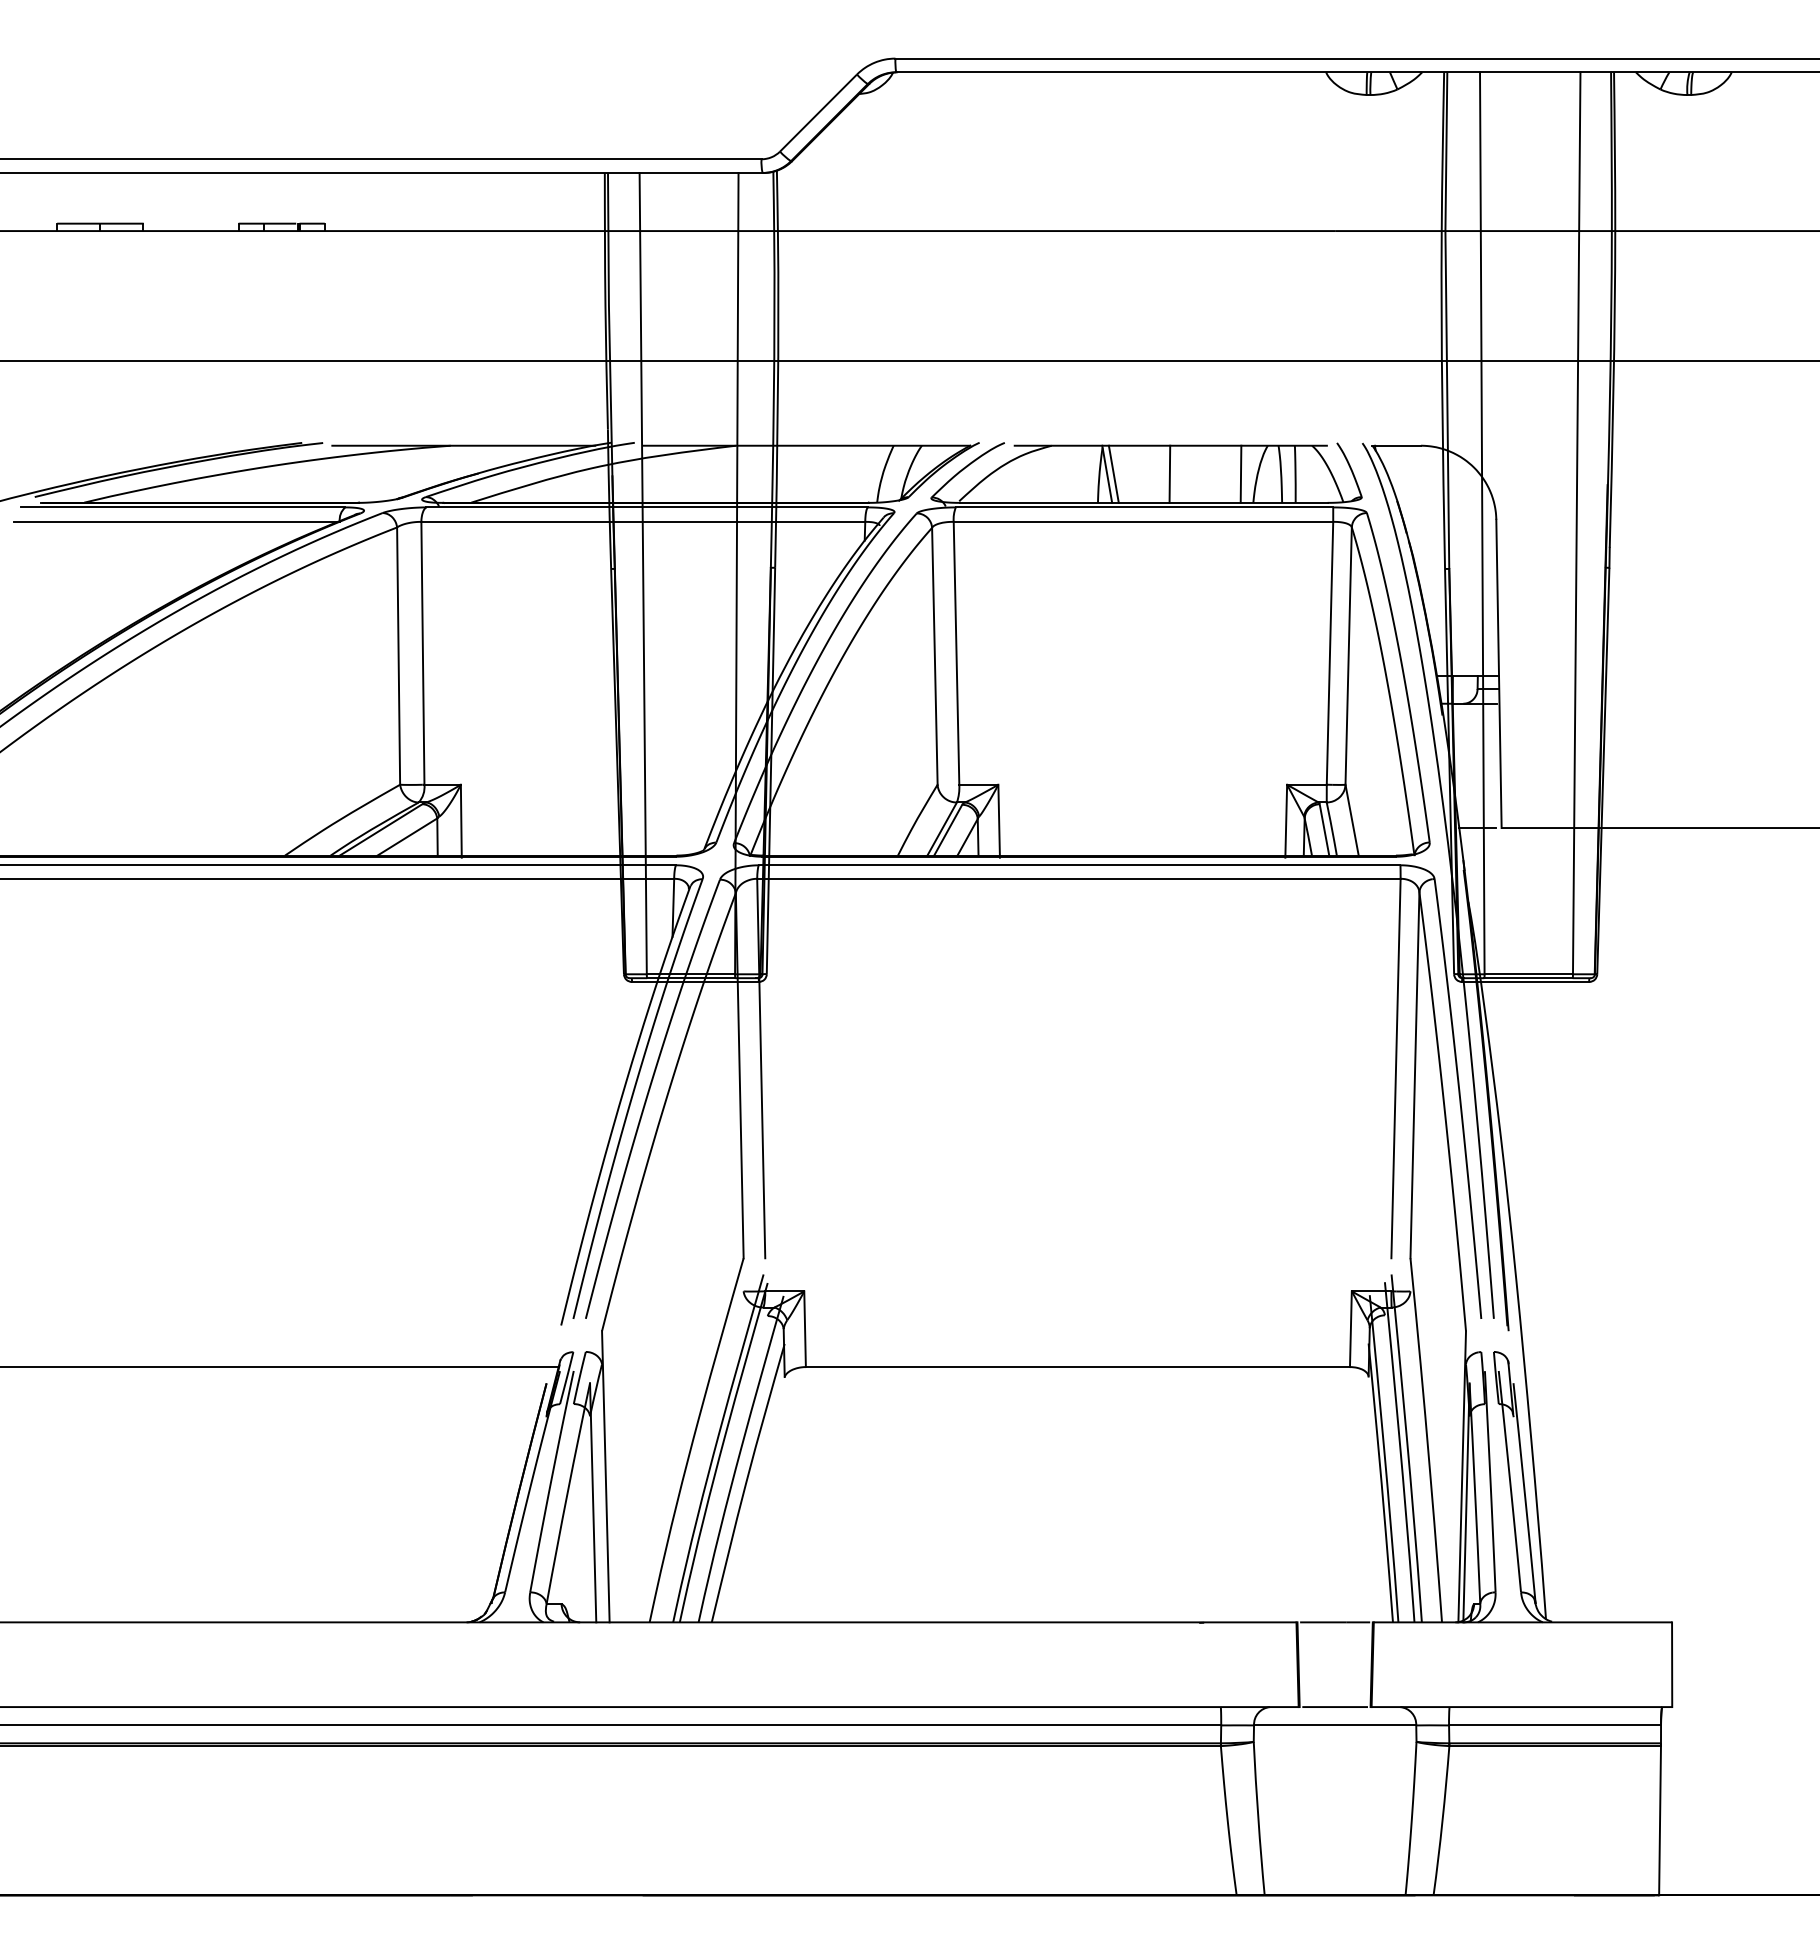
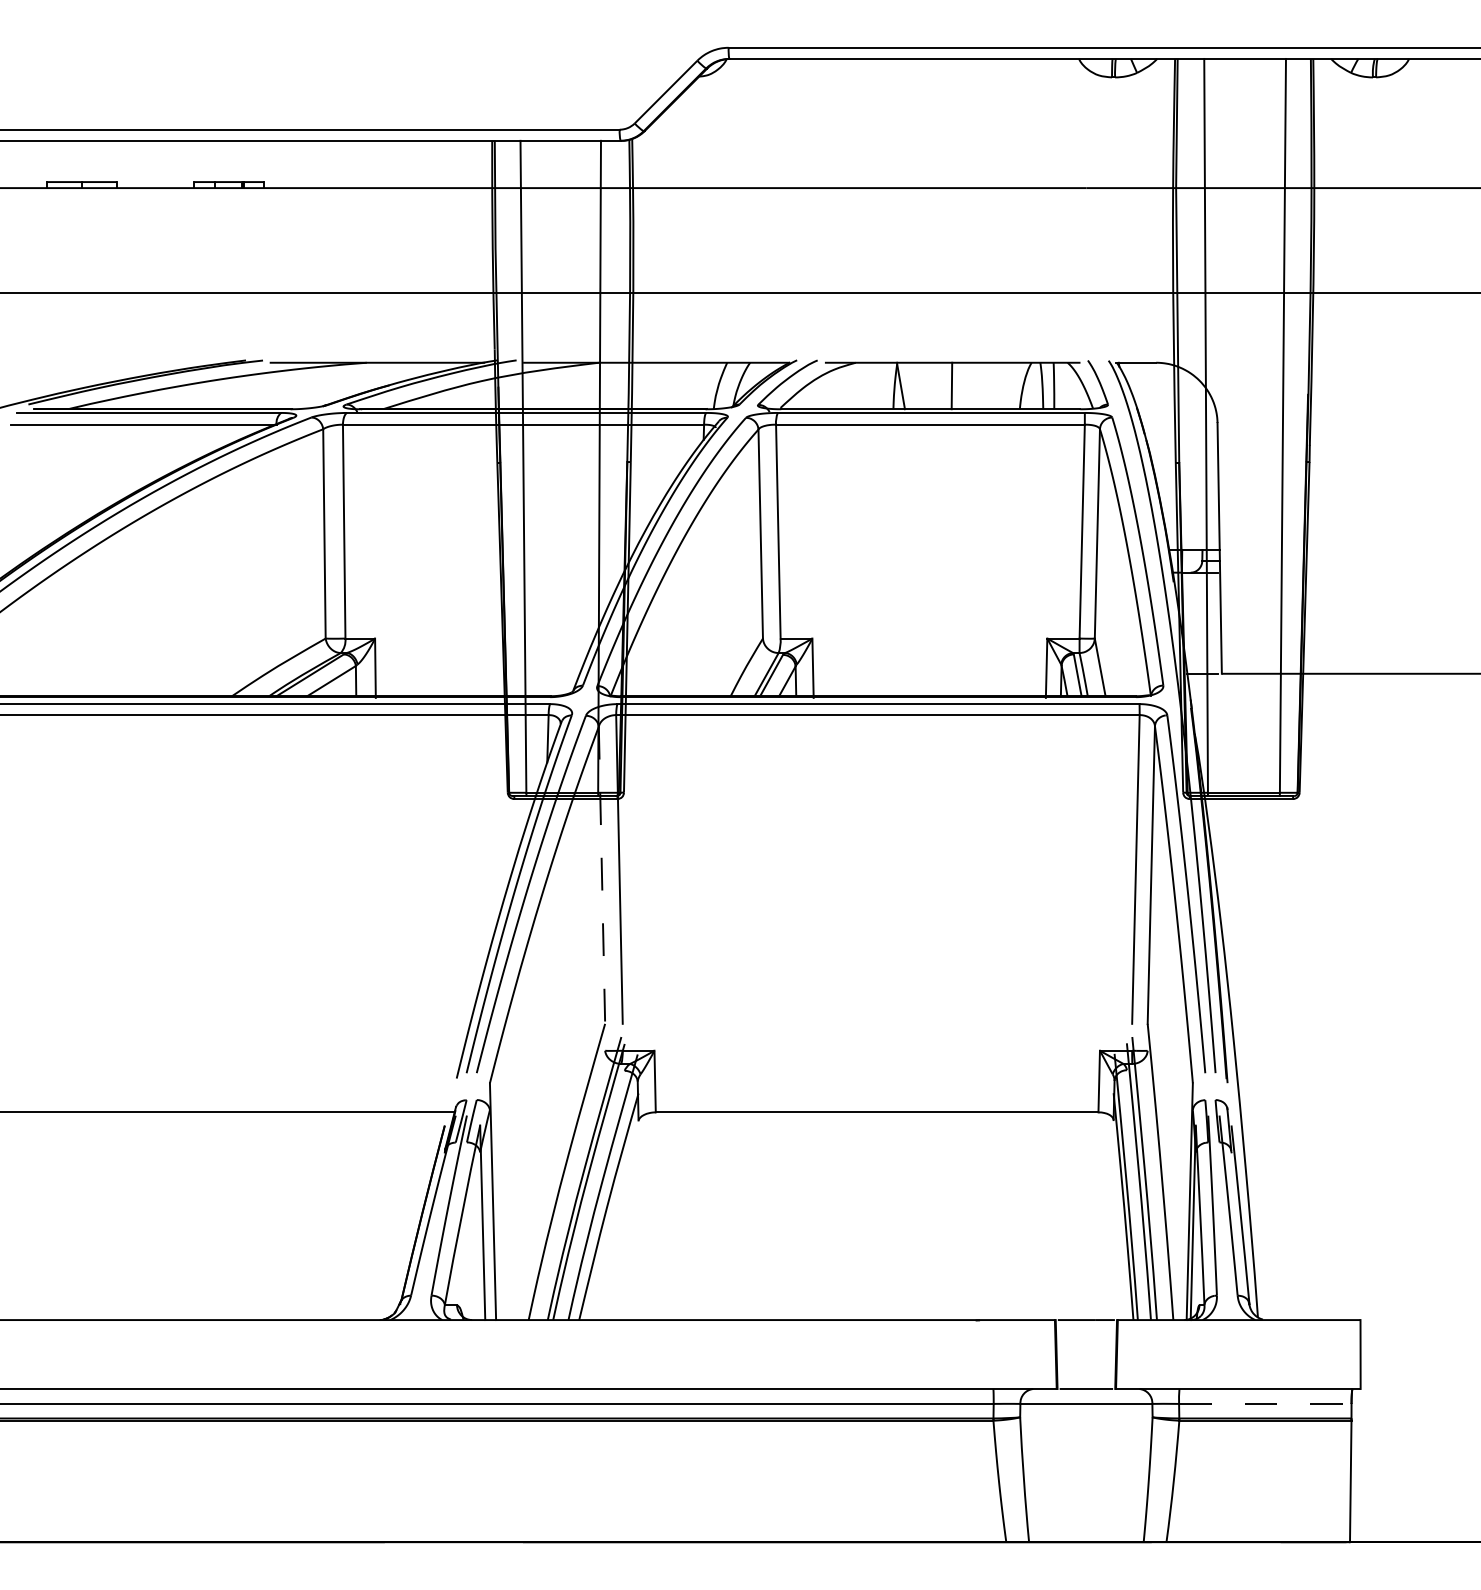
line: (1113, 473) -> (906, 385), removed
line: (1240, 473) -> (1009, 385), removed
line: (739, 1075) -> (601, 875), solid -> dashed
line: (1555, 1725) -> (1265, 1403), solid -> dashed

